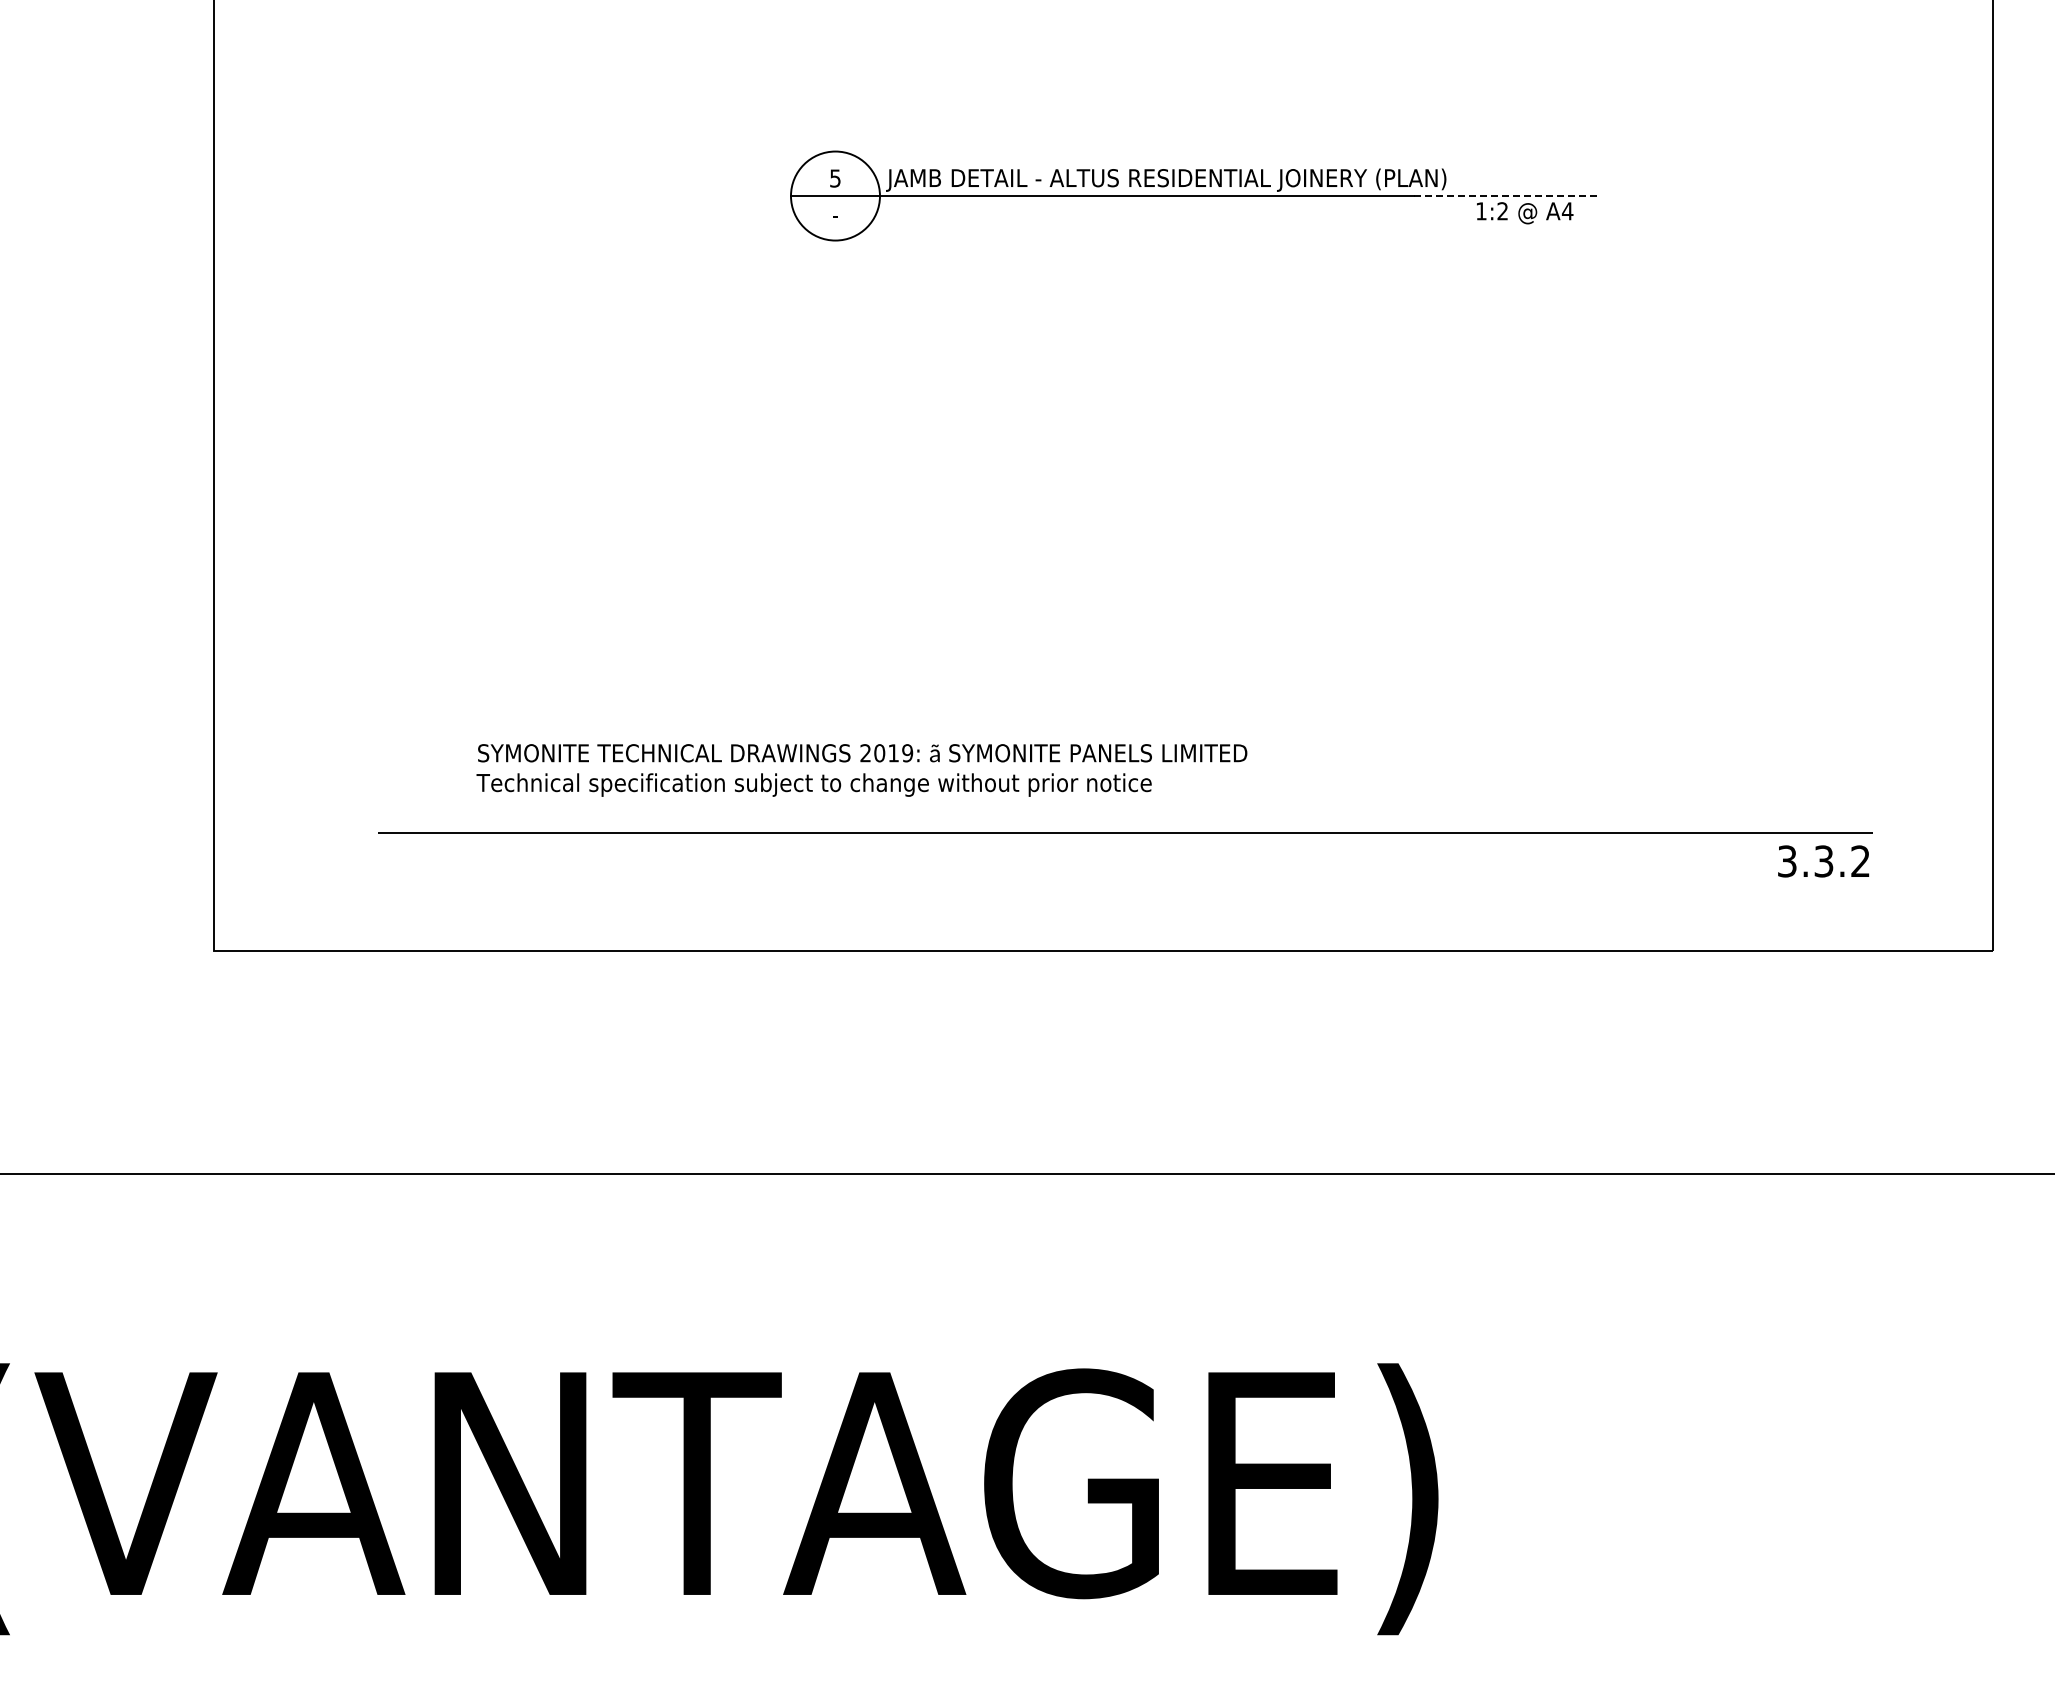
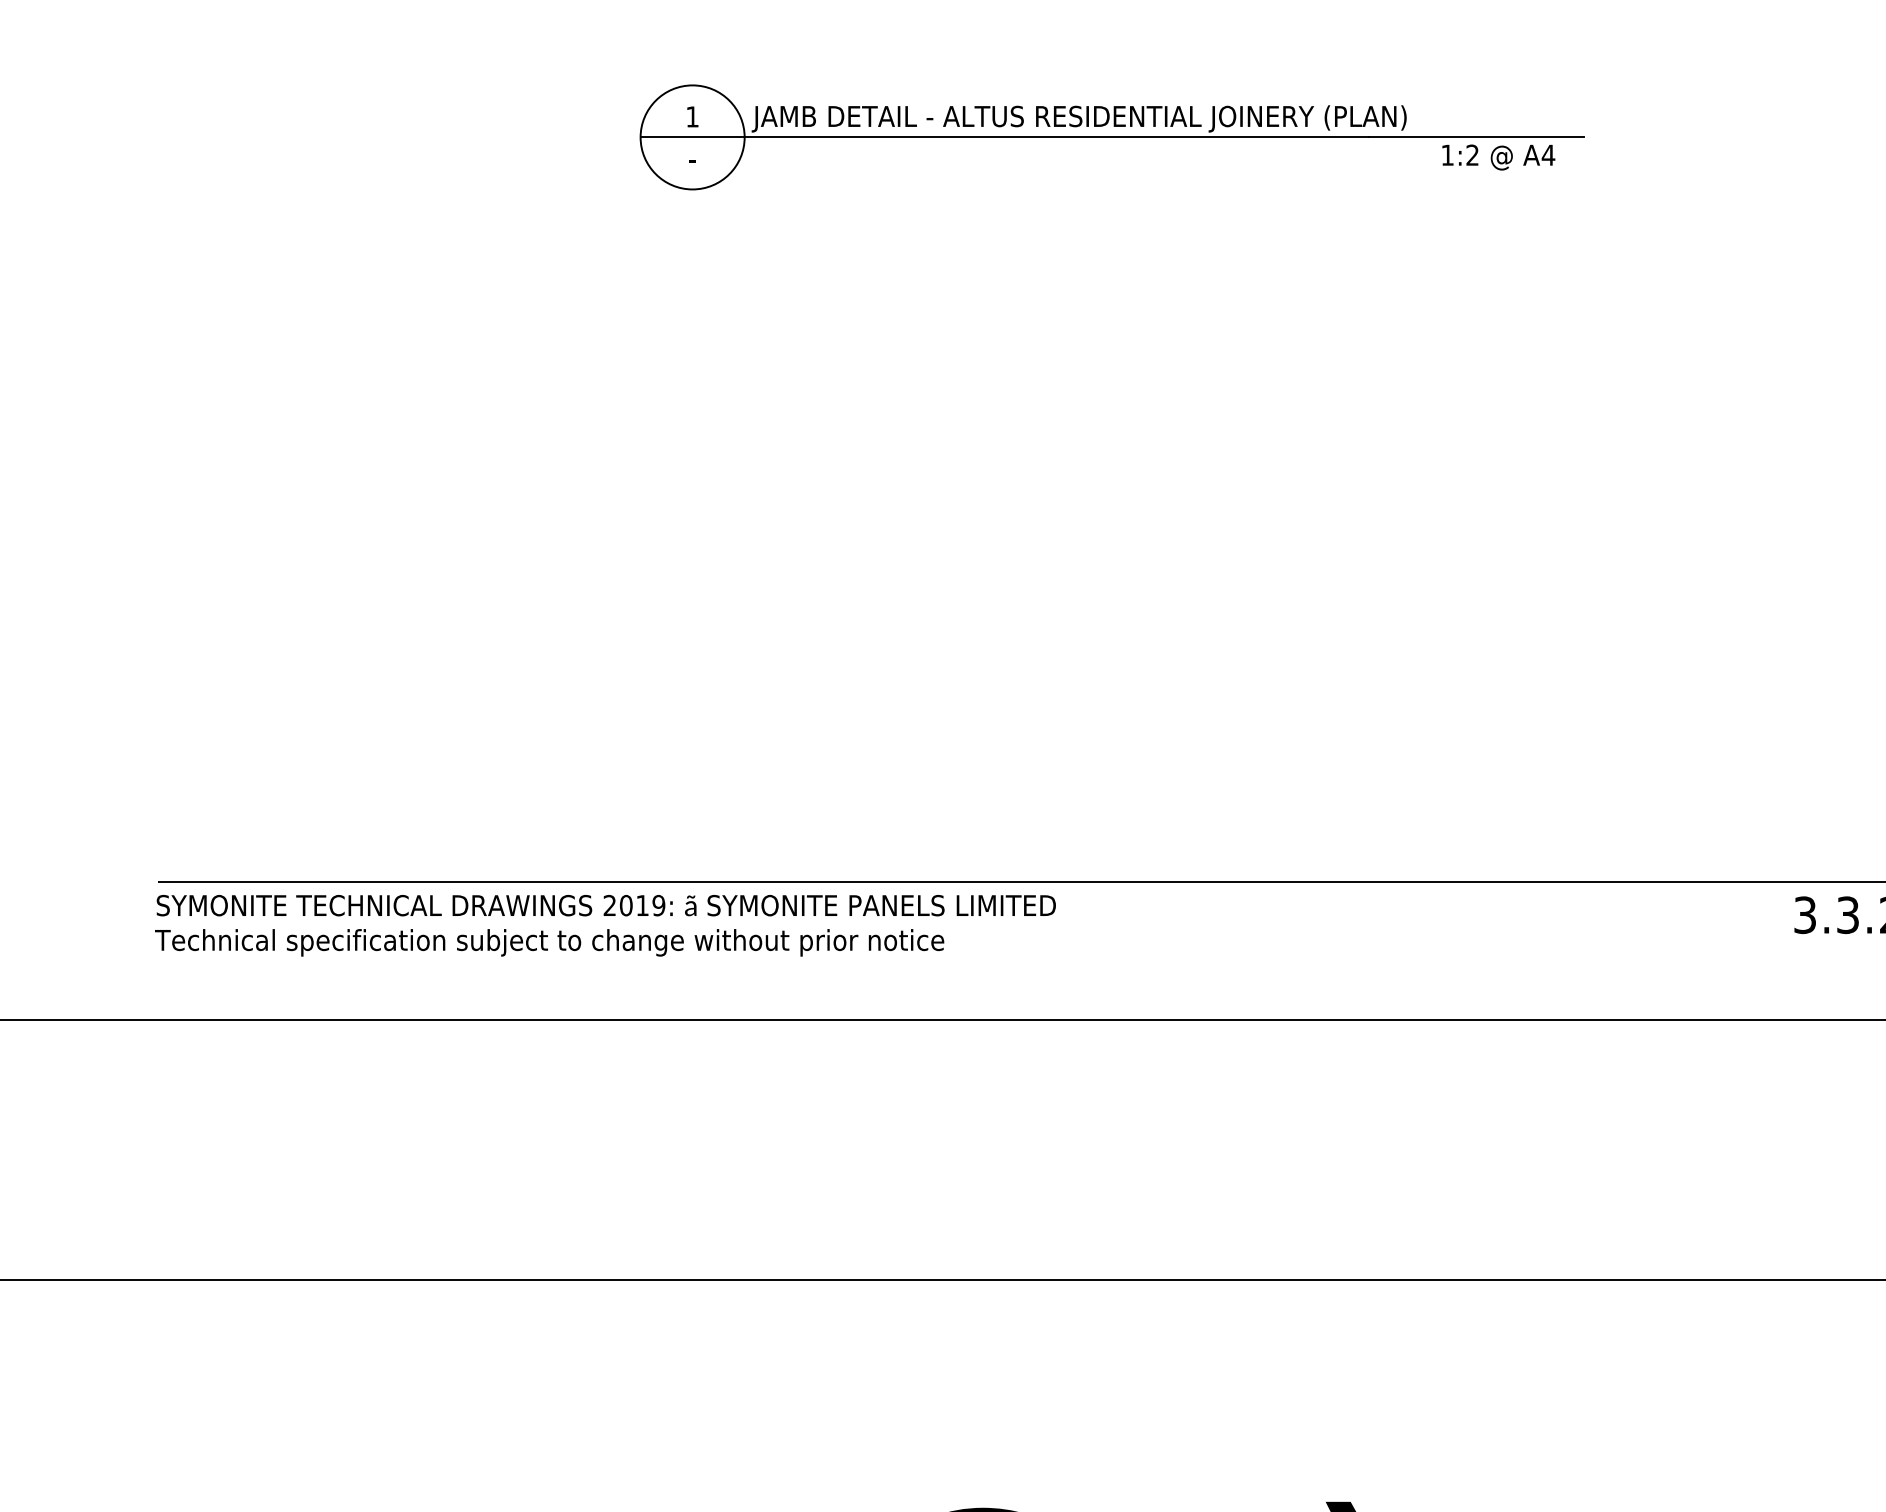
text: (835, 178) -> (692, 116), 5 -> 1
line: (1505, 196) -> (1475, 137), dashed -> solid
text: (861, 770) -> (604, 925), moved

